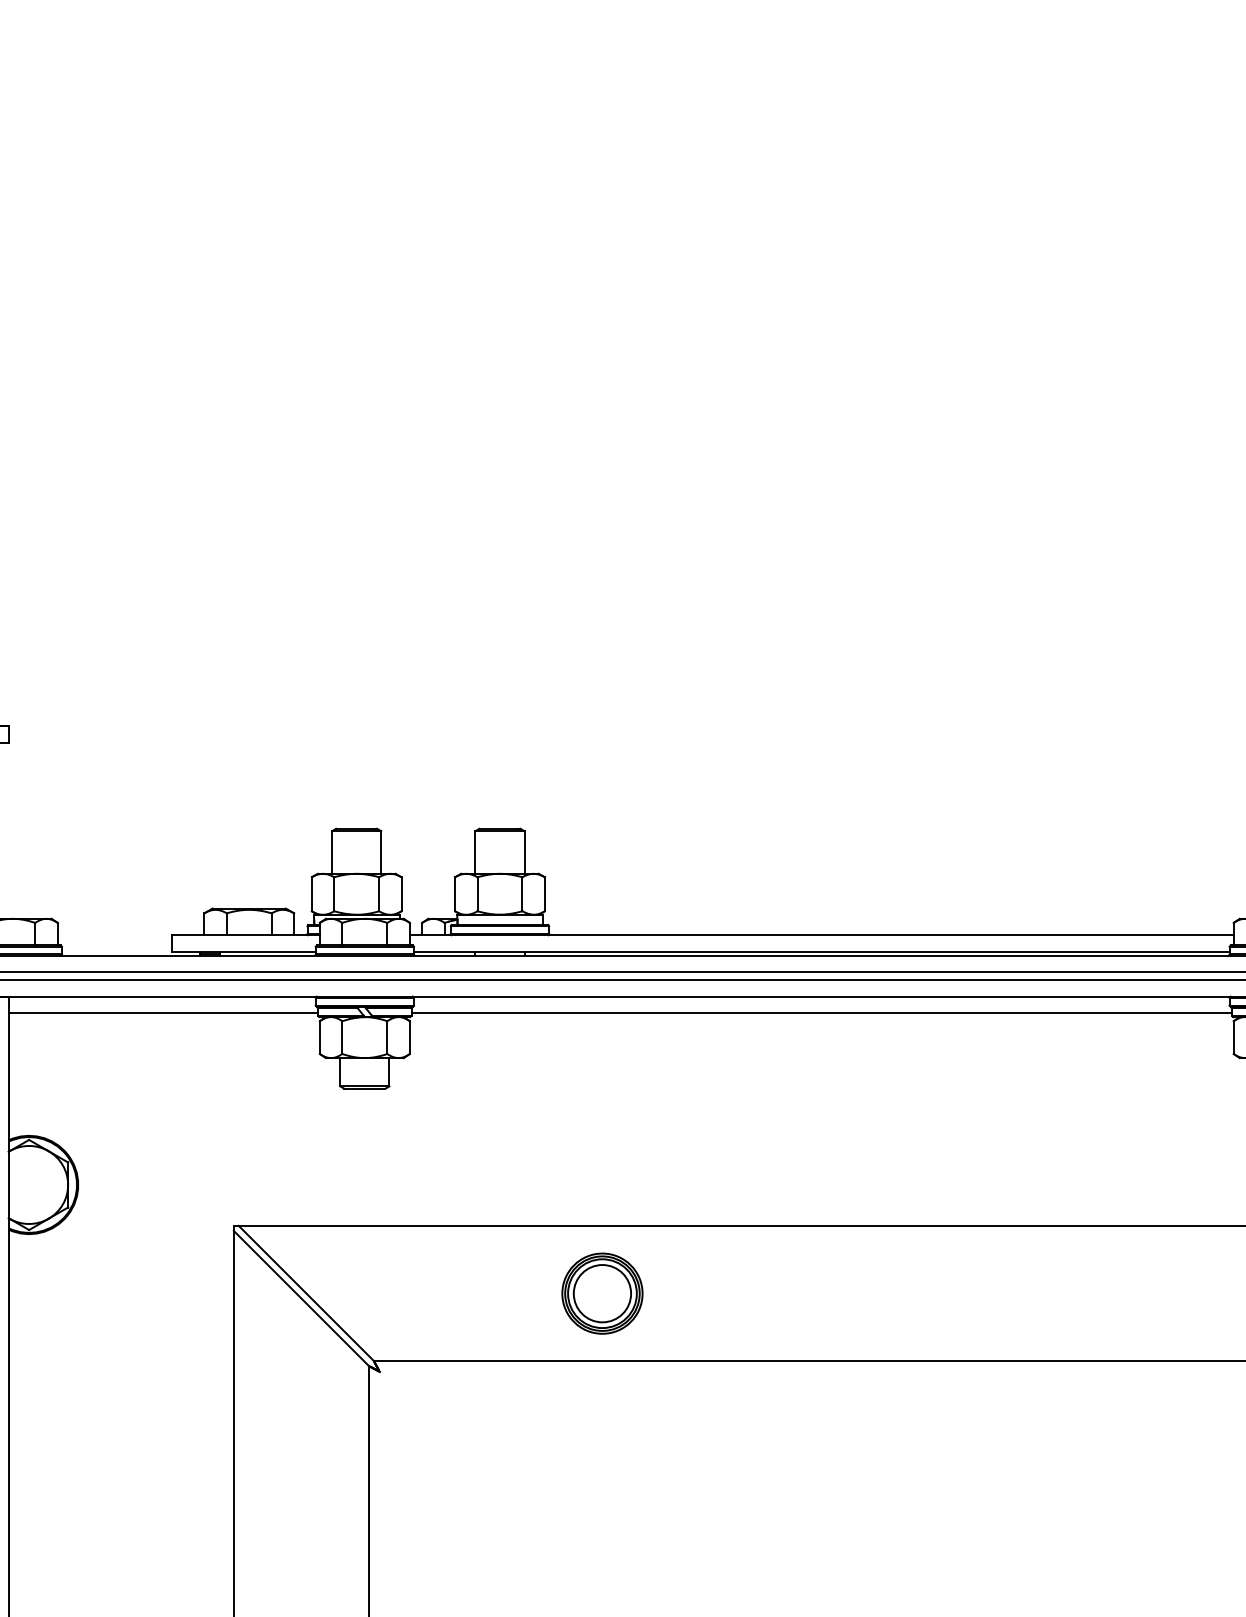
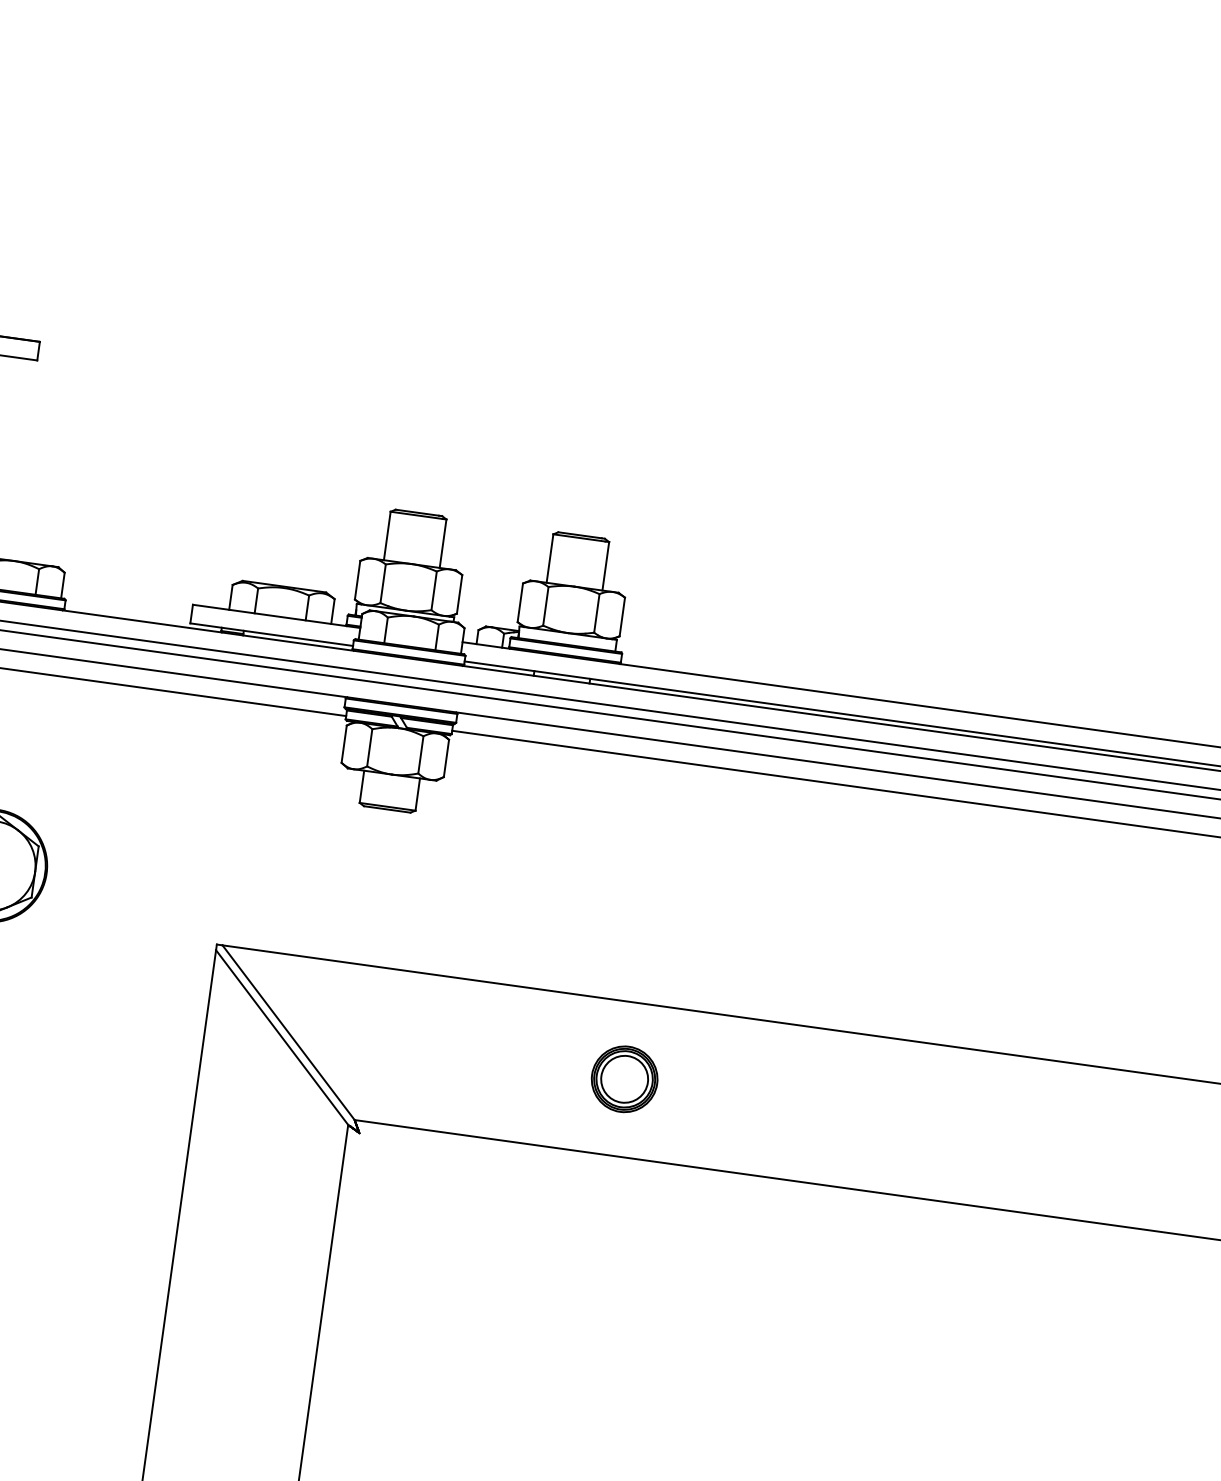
part: (601, 1292) -> (623, 1078), size x0.71

